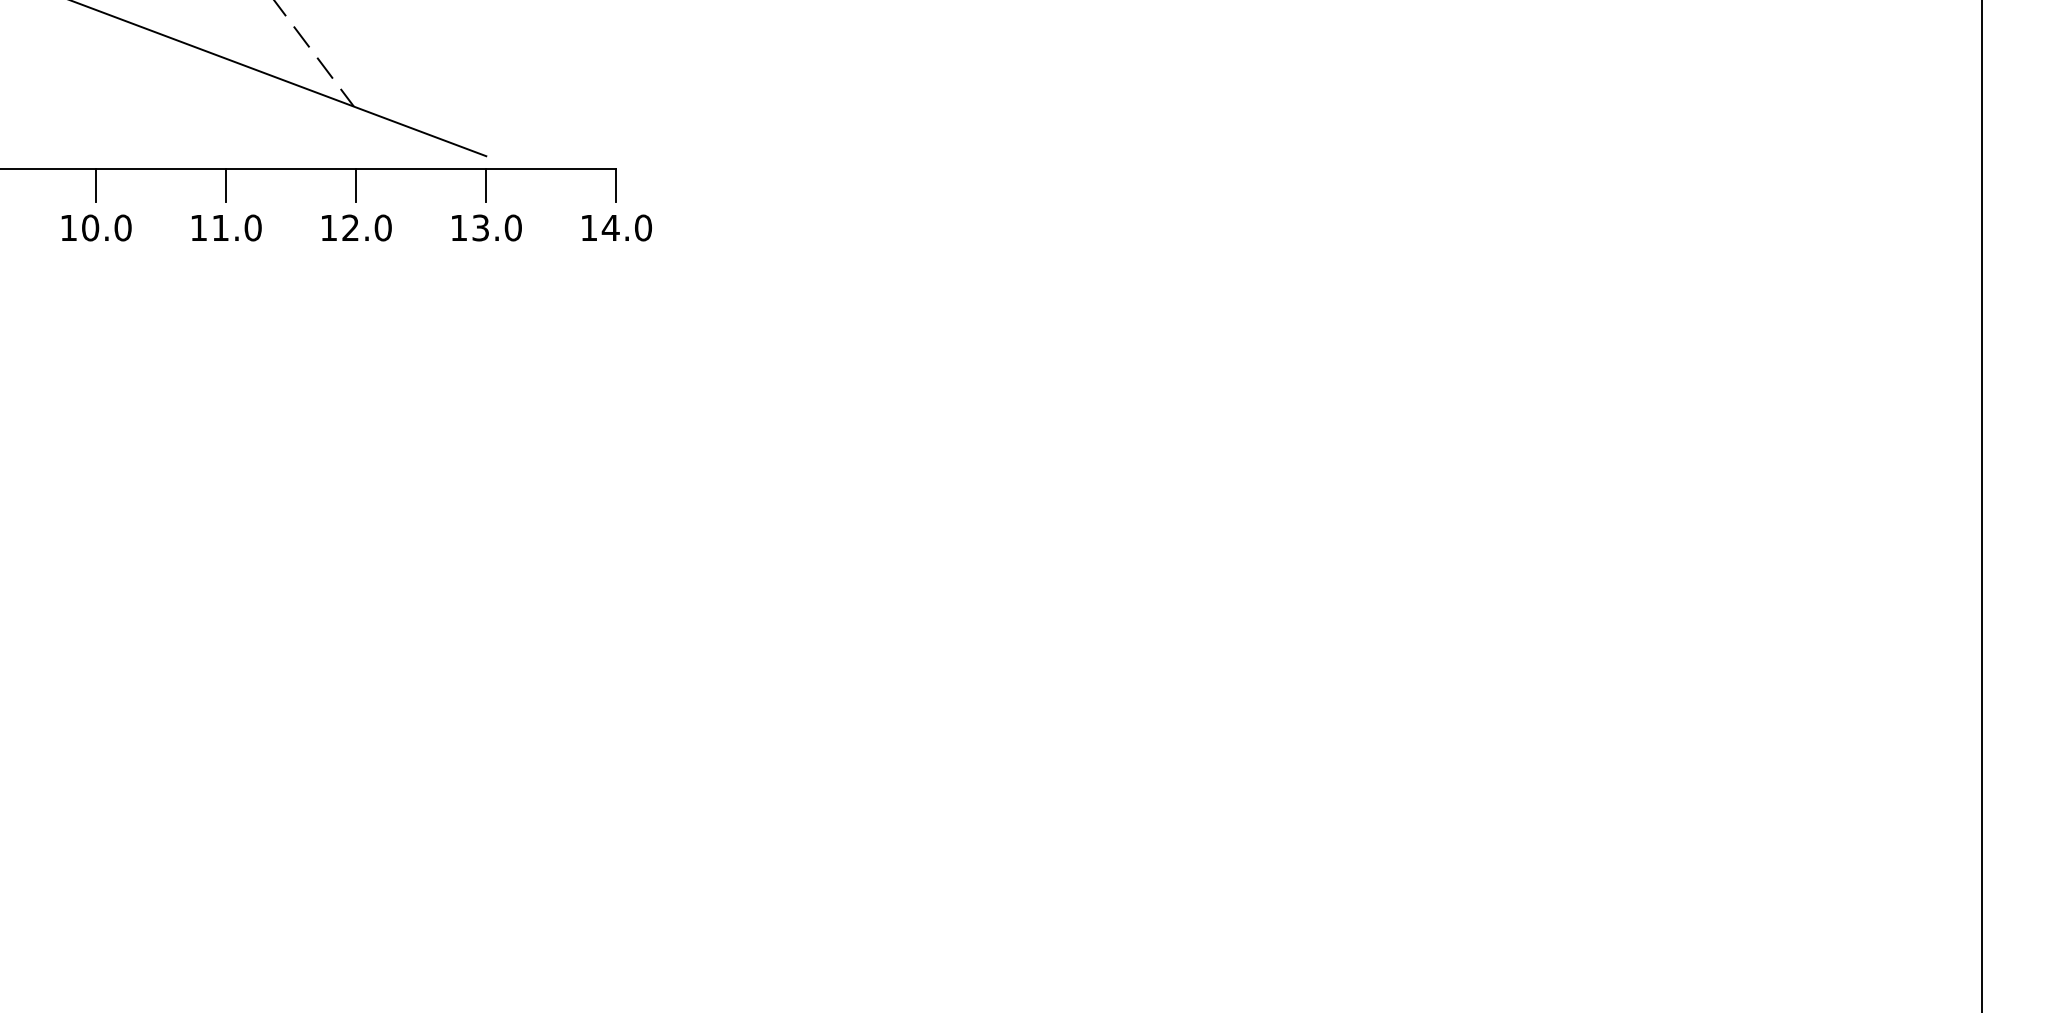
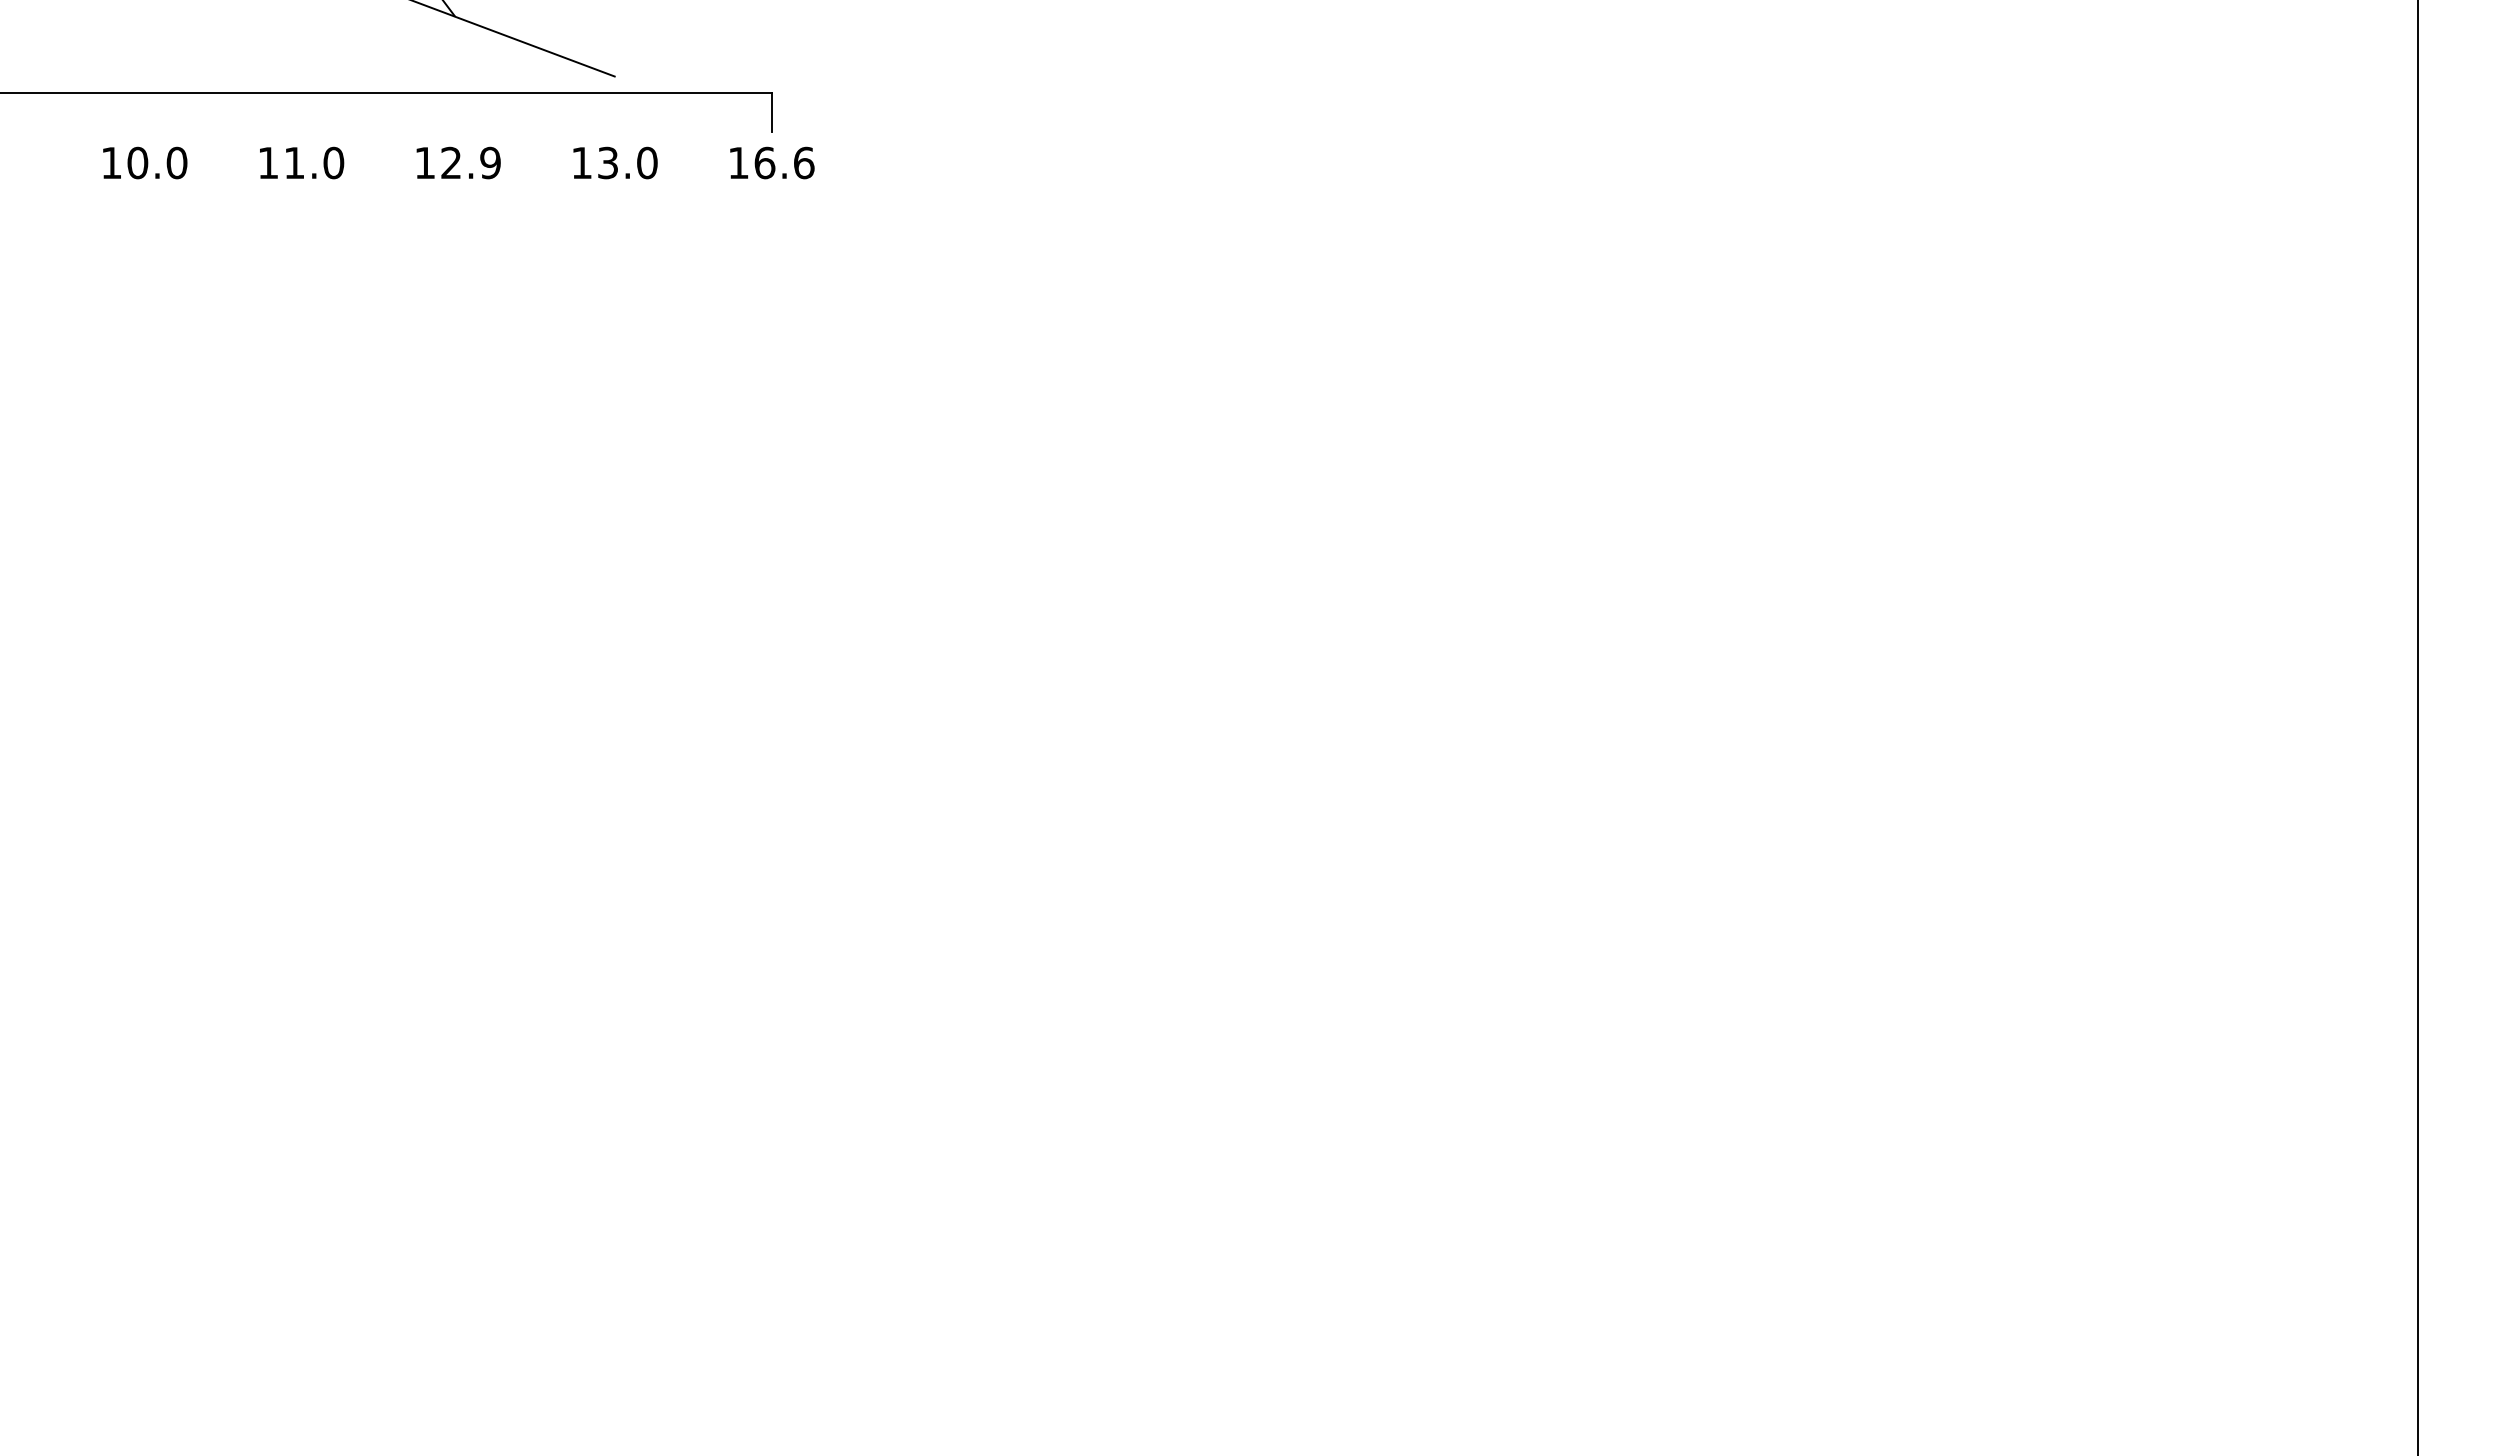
line: (96, 185) -> (144, 111), removed
line: (226, 185) -> (301, 111), removed
line: (355, 185) -> (457, 111), removed
line: (486, 185) -> (614, 111), removed
text: (627, 227) -> (784, 162), 14.0 -> 16.6
text: (383, 228) -> (490, 163), 12.0 -> 12.9

